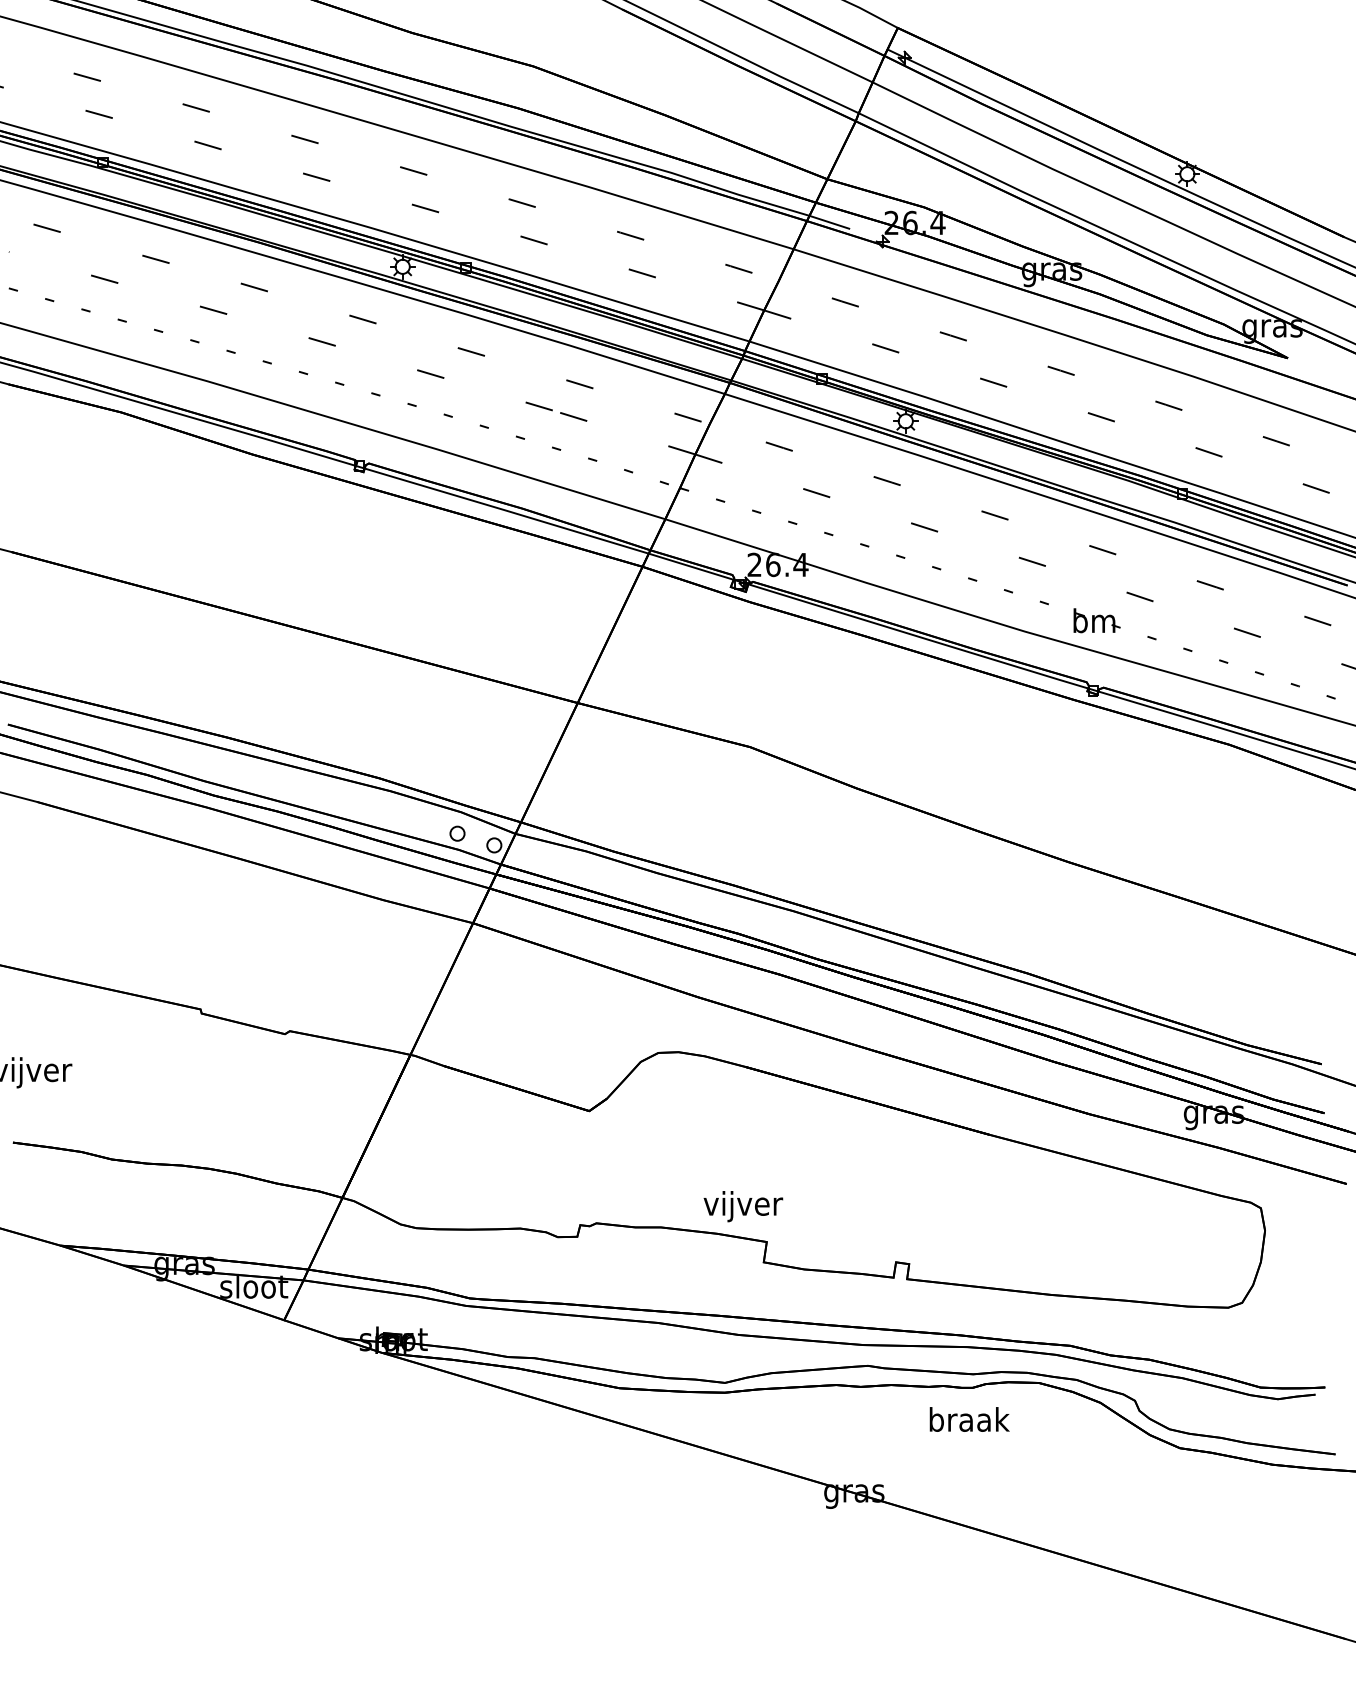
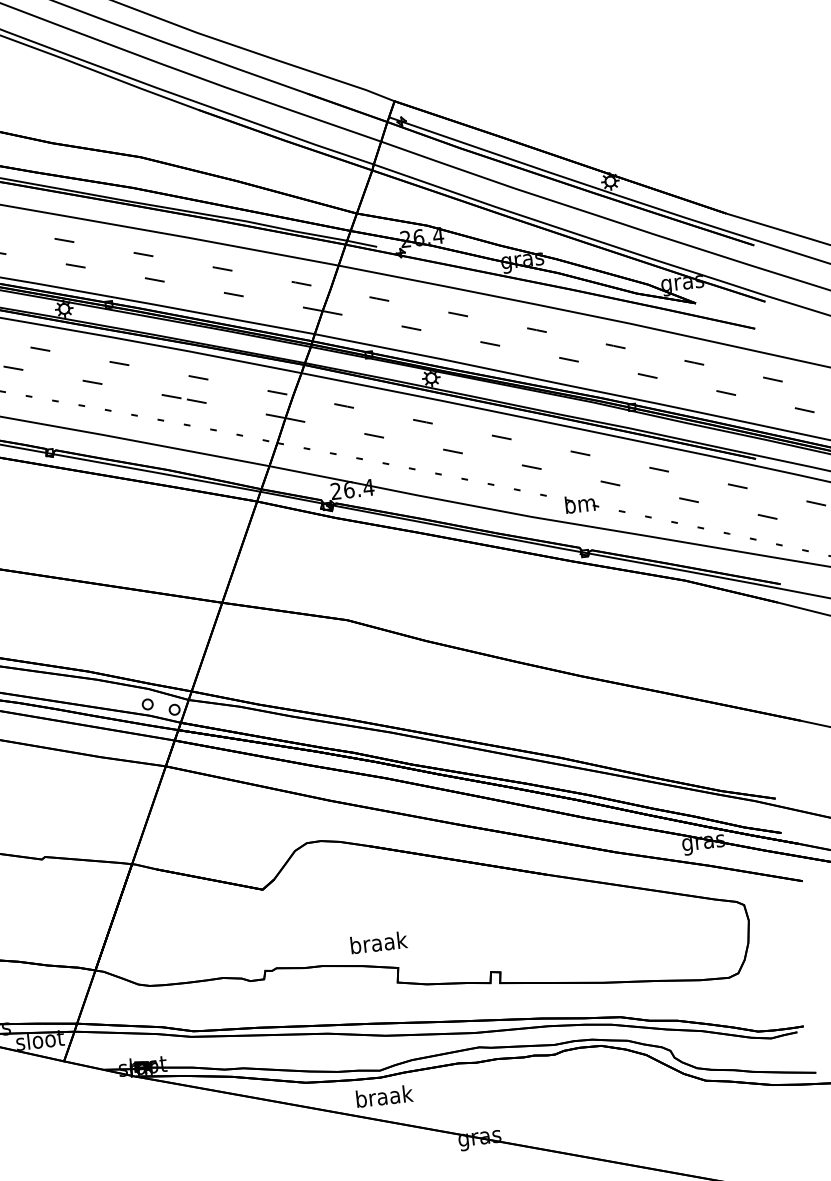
text: (743, 1206) -> (378, 944), vijver -> braak
text: (969, 1419) -> (384, 1096), moved

